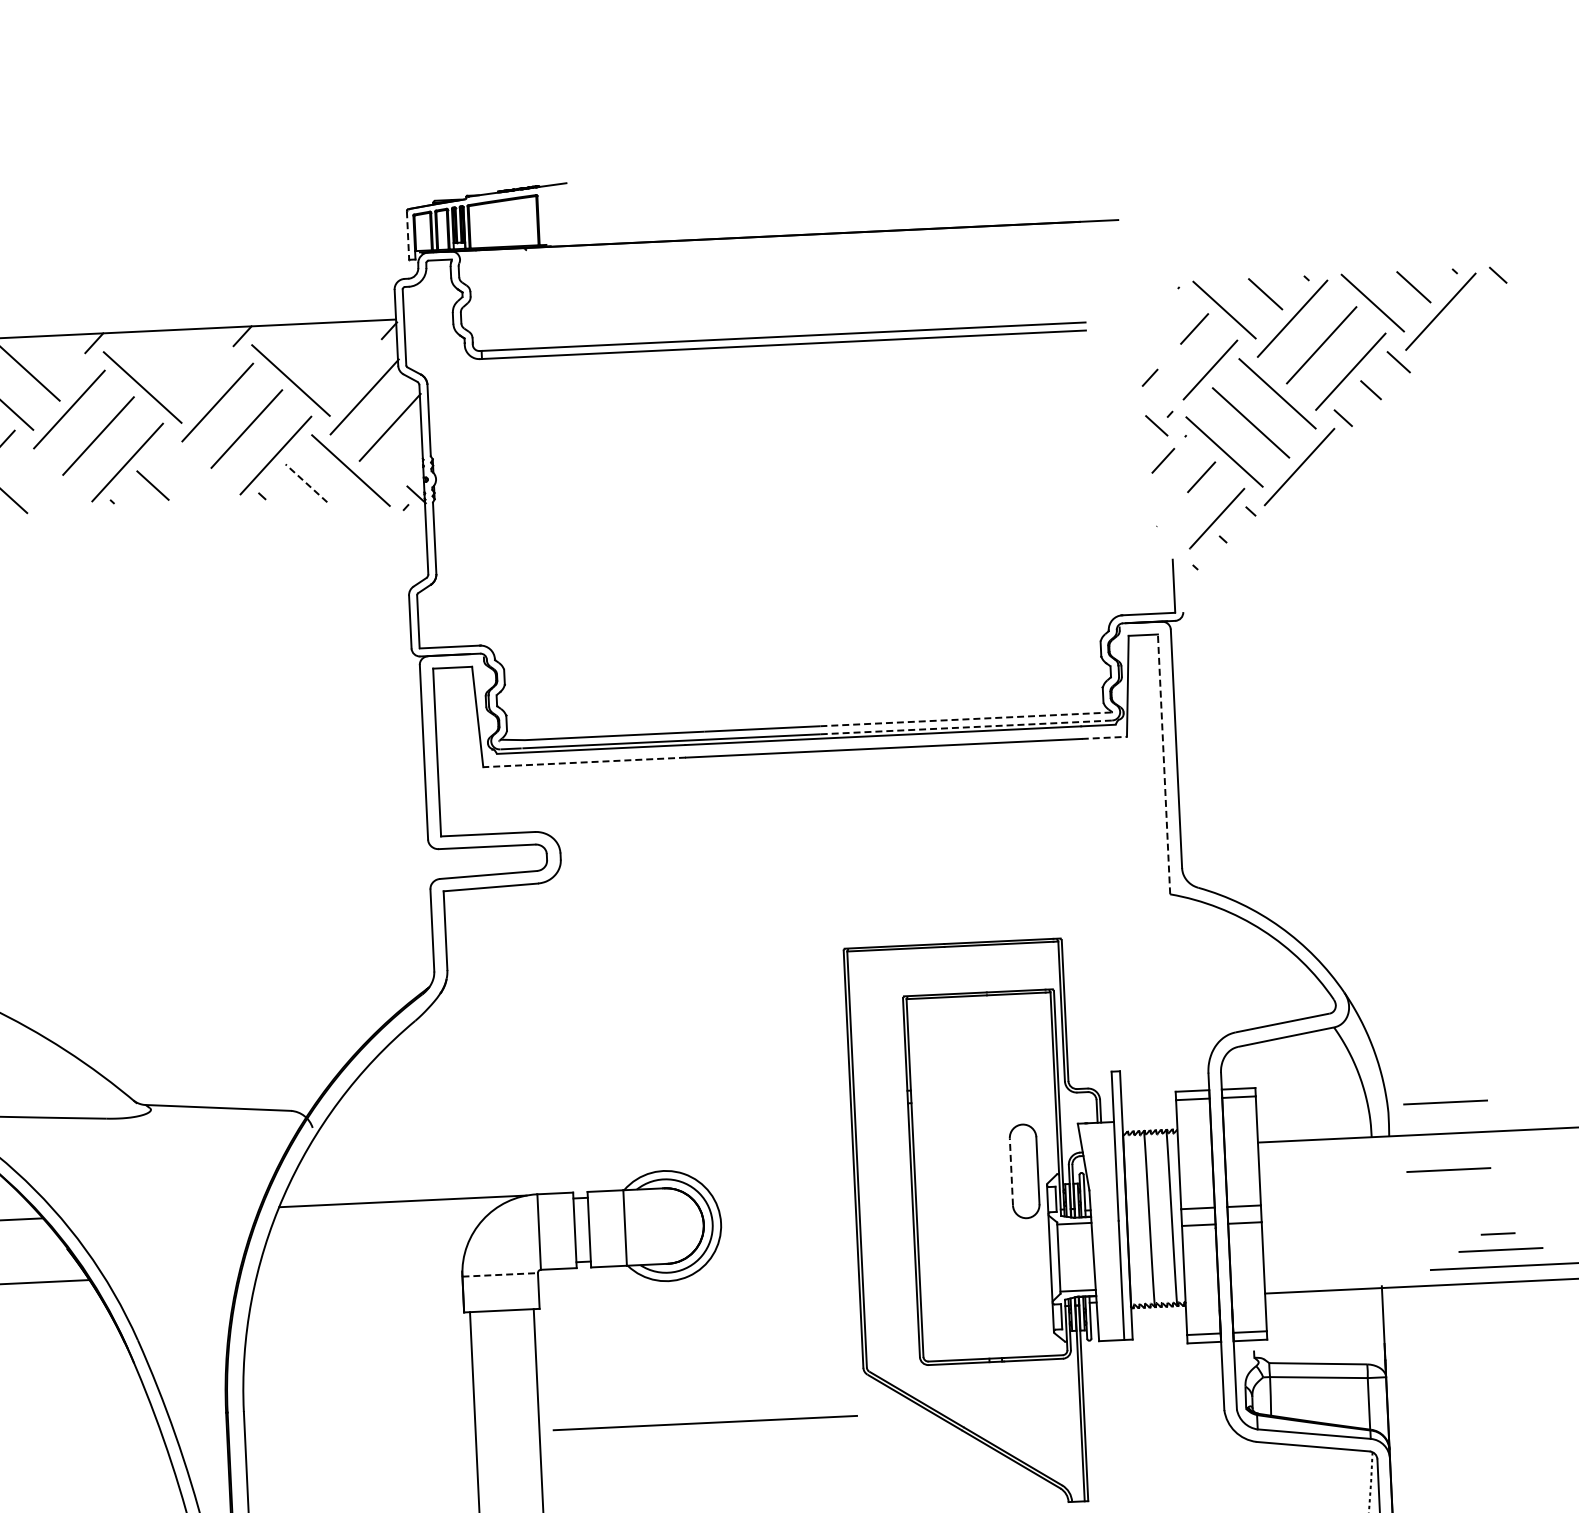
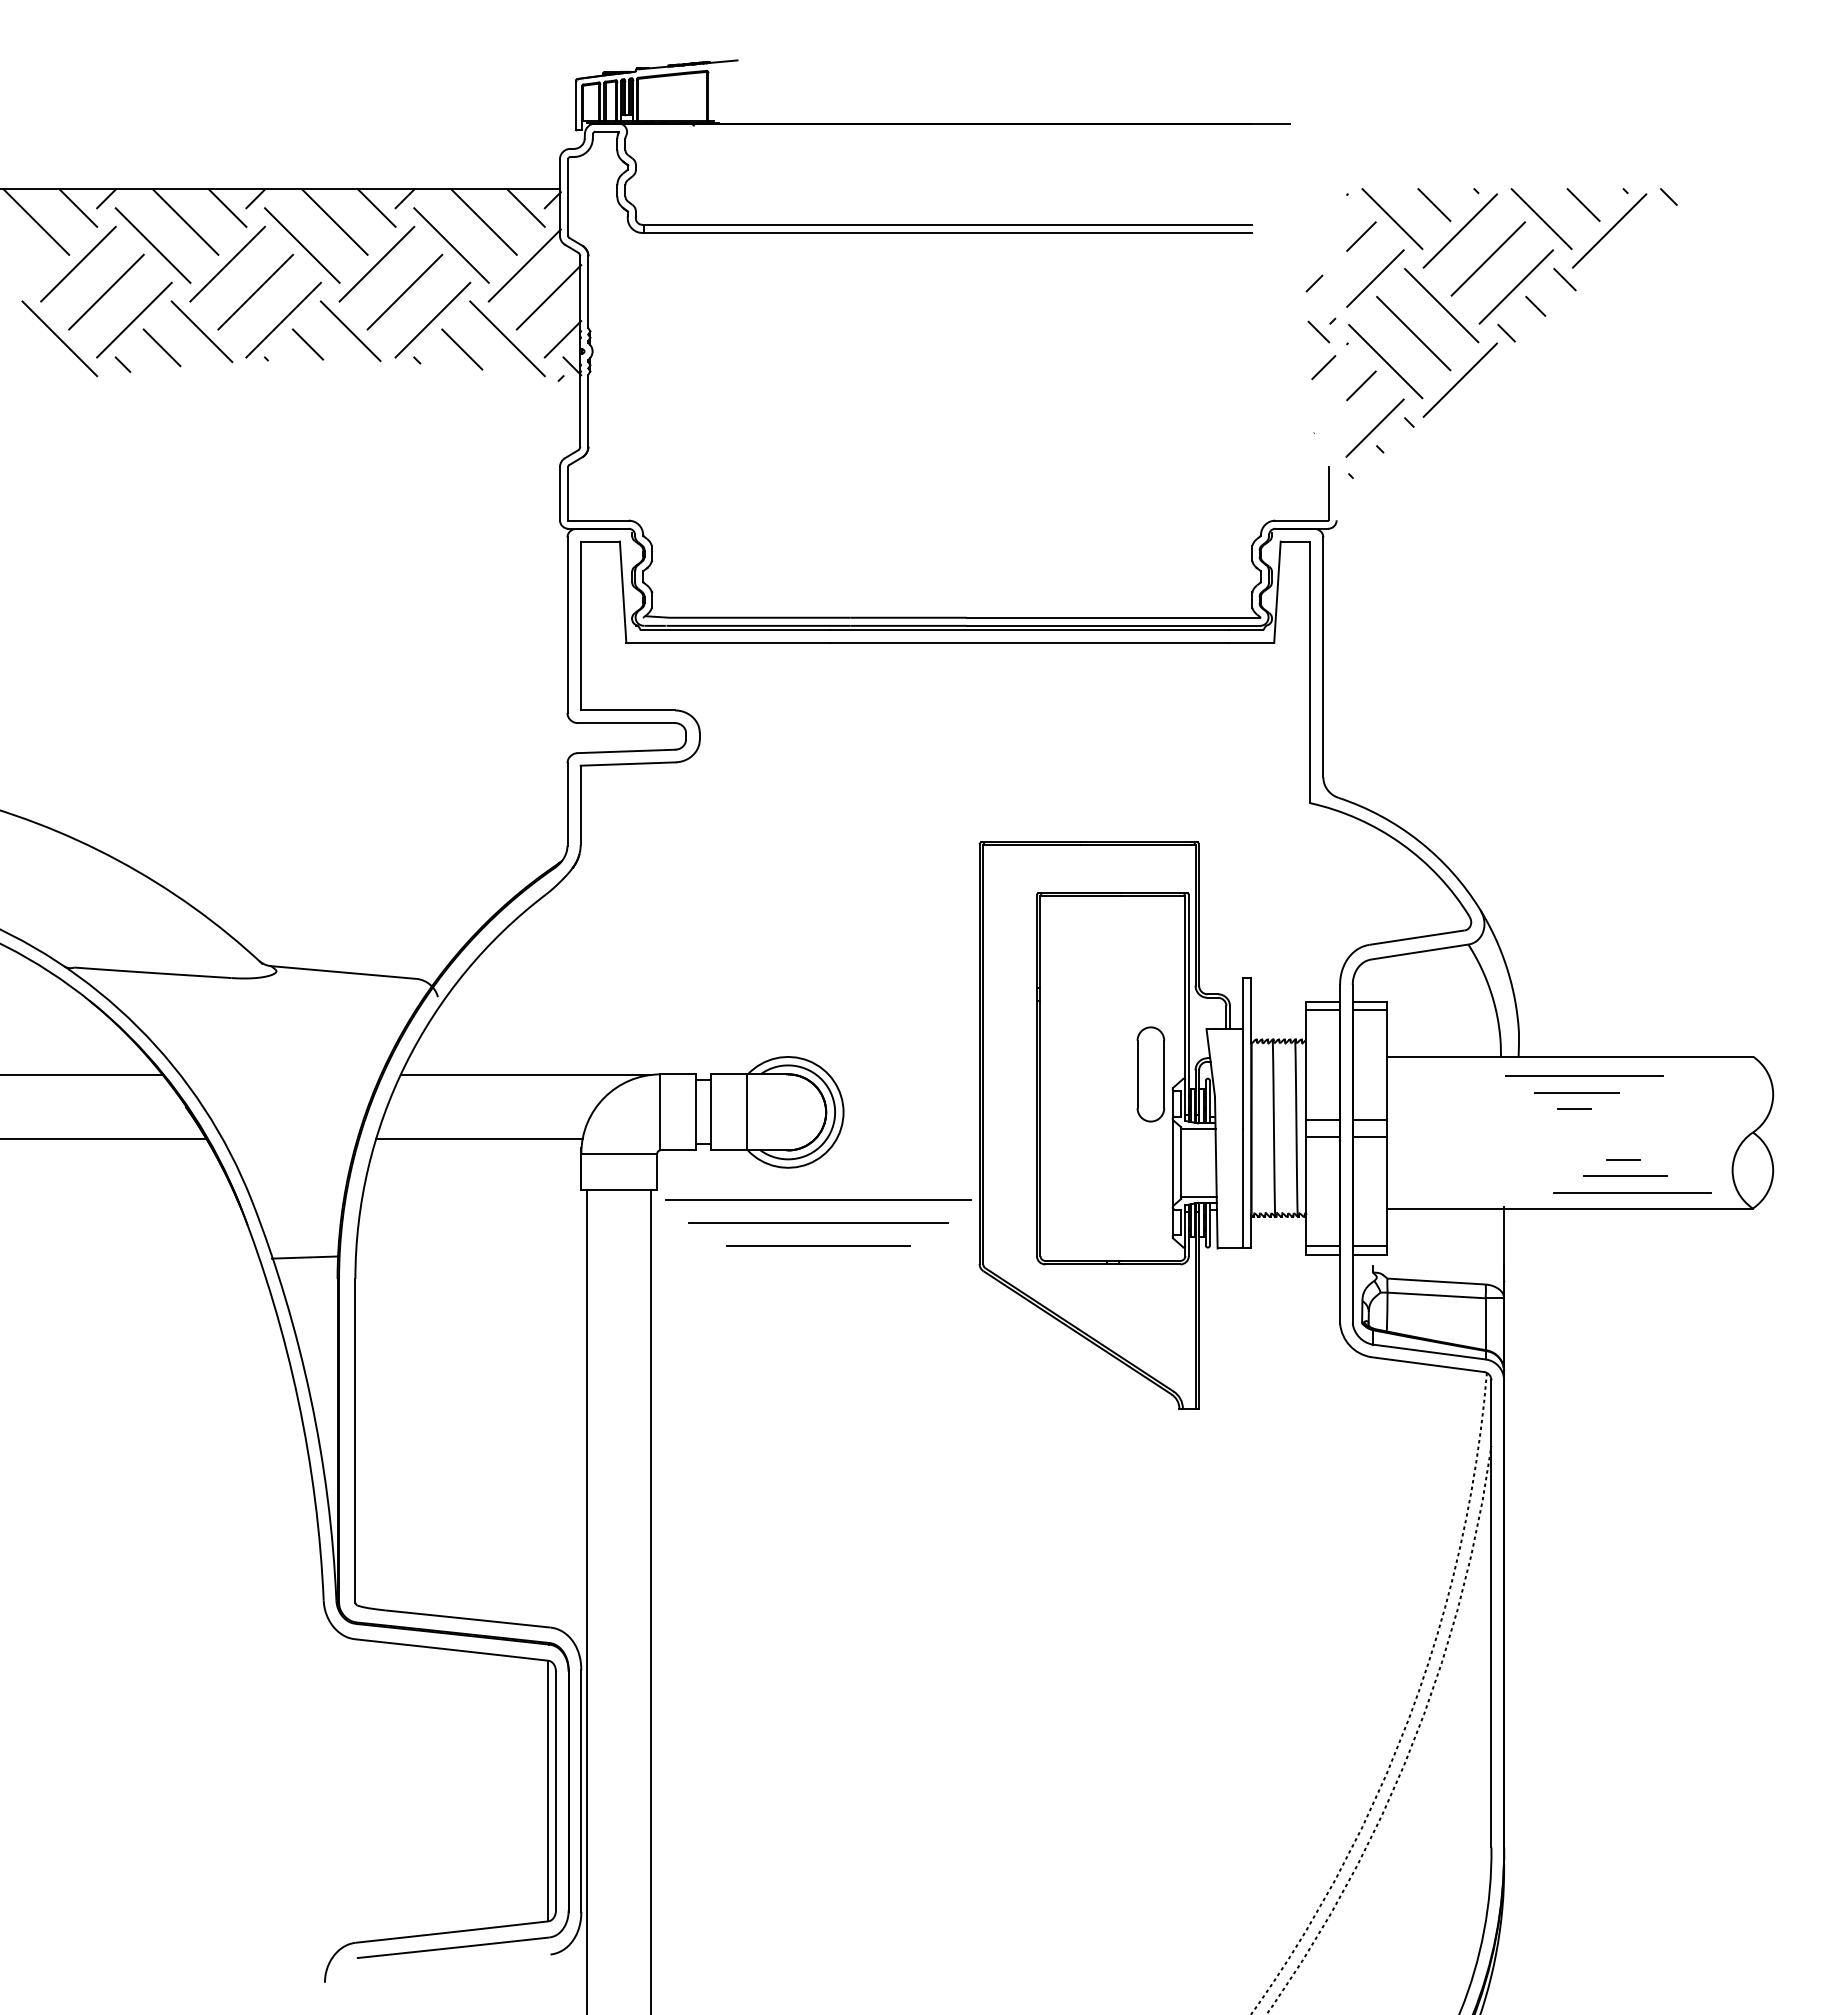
line: (407, 235) -> (575, 105), dashed -> solid
line: (362, 339) -> (525, 207), added
line: (214, 346) -> (376, 207), added
line: (66, 353) -> (227, 207), added
line: (321, 355) -> (483, 221), added
line: (173, 362) -> (334, 221), added
line: (405, 468) -> (562, 339), added
line: (194, 470) -> (350, 331), added
line: (46, 477) -> (201, 331), added
line: (305, 483) -> (461, 349), dashed -> solid
line: (966, 719) -> (1113, 617), dashed -> solid
line: (966, 727) -> (1113, 625), dashed -> solid
line: (1104, 737) -> (1251, 642), dashed -> solid
line: (584, 761) -> (728, 642), dashed -> solid
line: (1164, 764) -> (1310, 672), dashed -> solid
line: (1445, 1101) -> (1576, 1024), removed
line: (1455, 1152) -> (1584, 1075), added
line: (1011, 1172) -> (1137, 1074), dashed -> solid
line: (1447, 1186) -> (1574, 1109), added
line: (360, 1267) -> (479, 1139), added
line: (500, 1274) -> (619, 1153), dashed -> solid
line: (701, 1334) -> (818, 1222), added
line: (702, 1356) -> (818, 1245), added
line: (192, 1392) -> (304, 1257), added
line: (705, 1422) -> (818, 1199), moved

